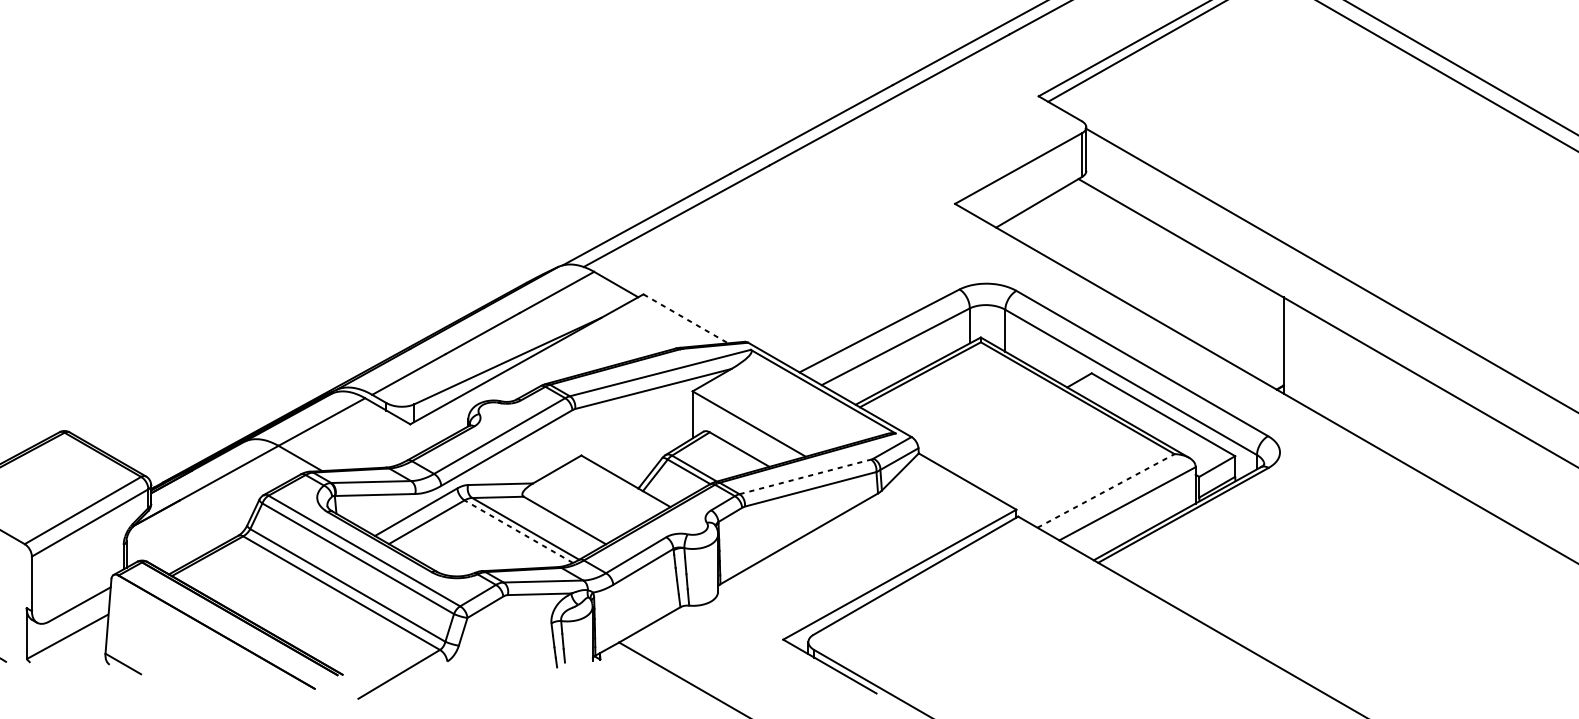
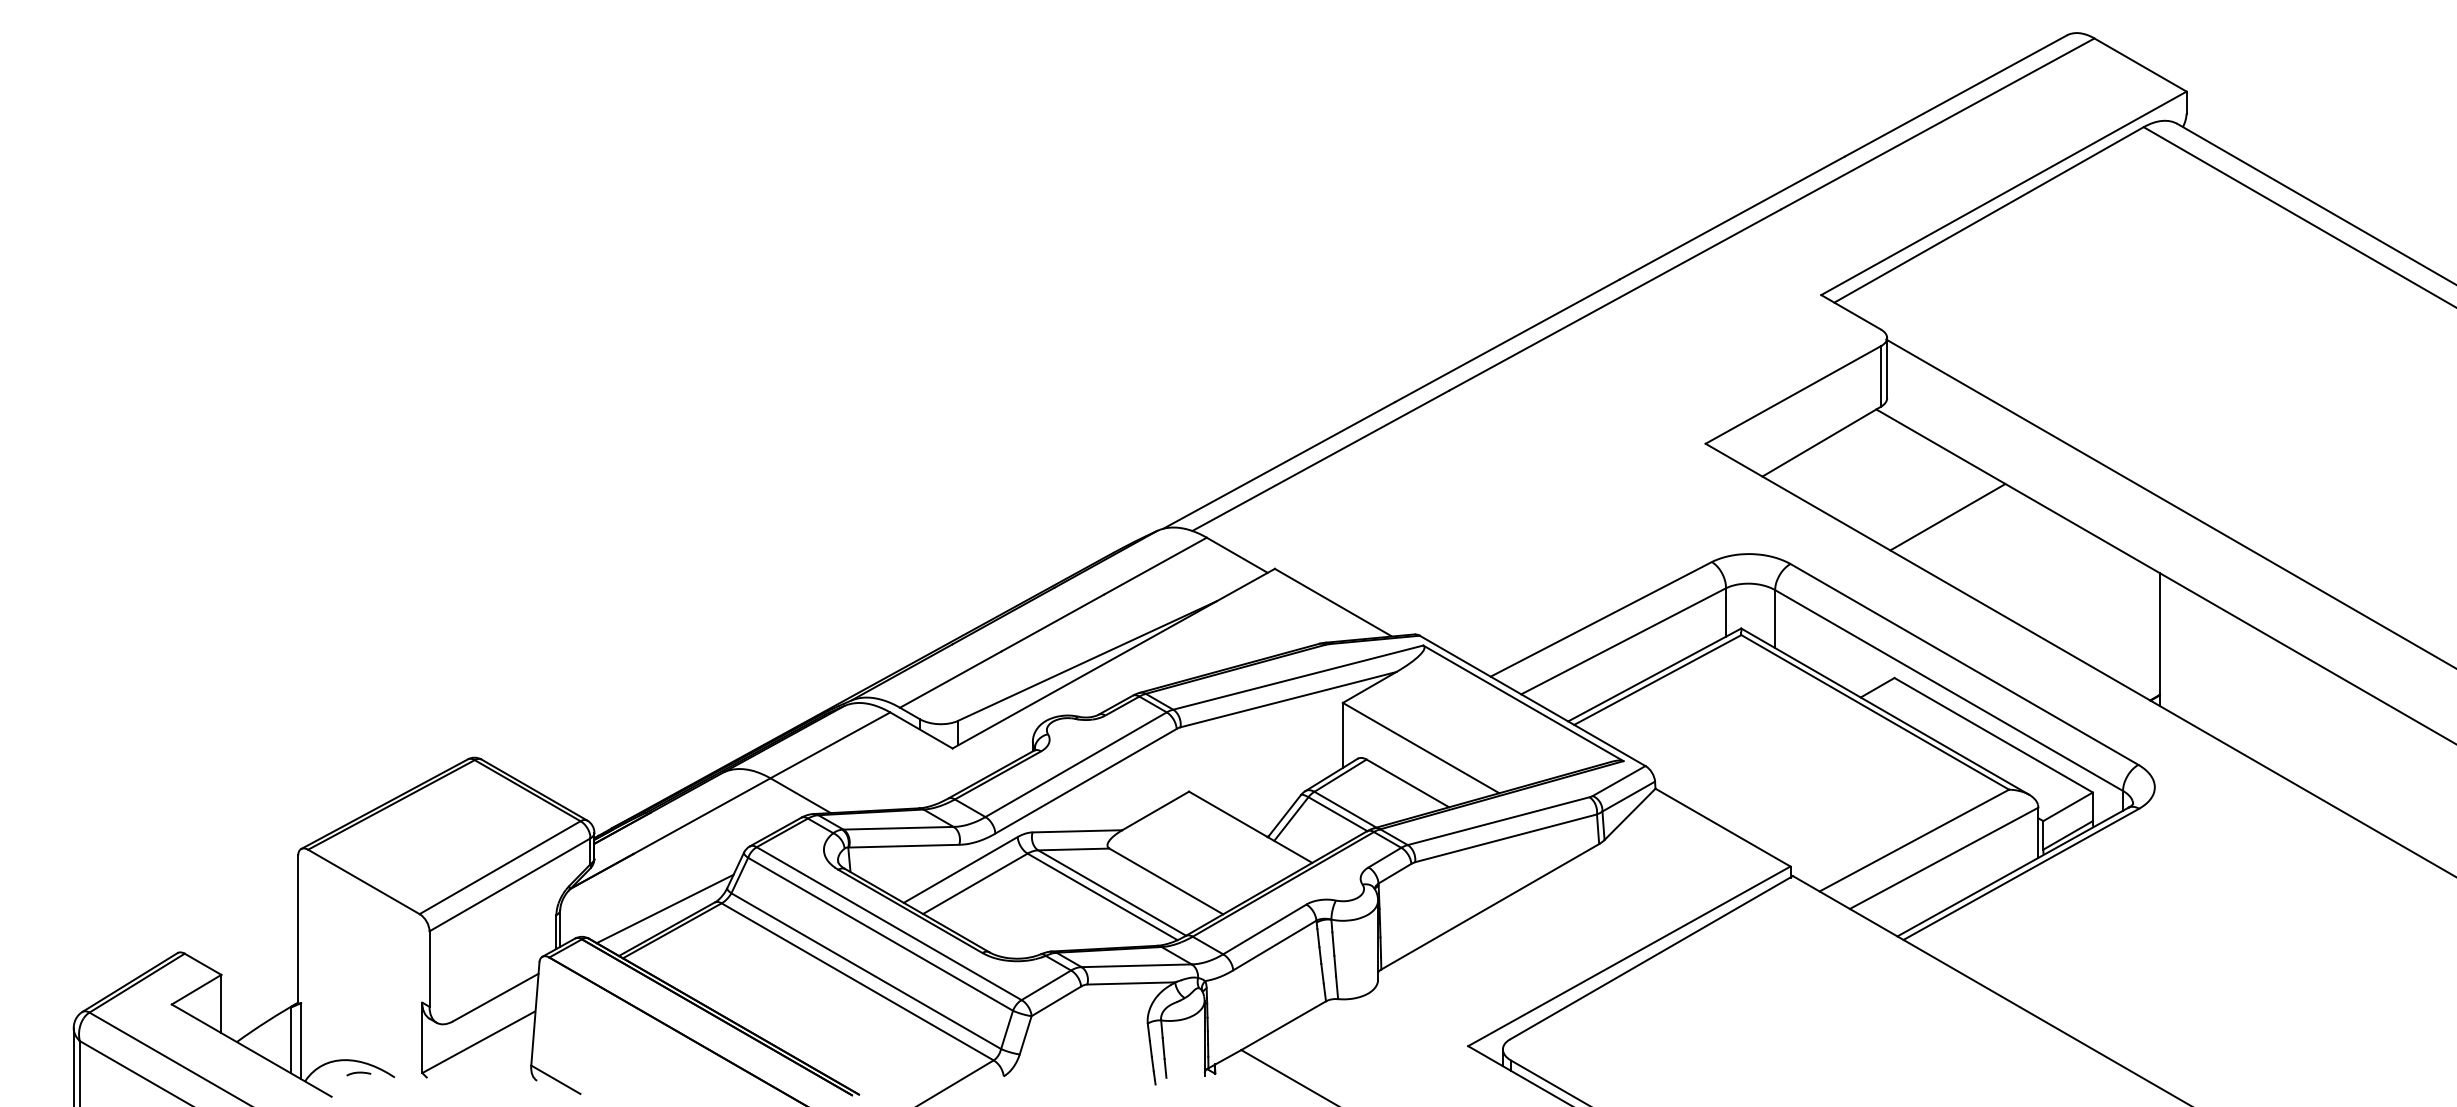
line: (1130, 257) -> (1947, 517), added
line: (685, 318) -> (1333, 602), dashed -> solid
line: (805, 477) -> (1498, 821), dashed -> solid
line: (1106, 490) -> (1914, 840), dashed -> solid
line: (518, 531) -> (1102, 896), dashed -> solid
line: (201, 540) -> (664, 908), added

